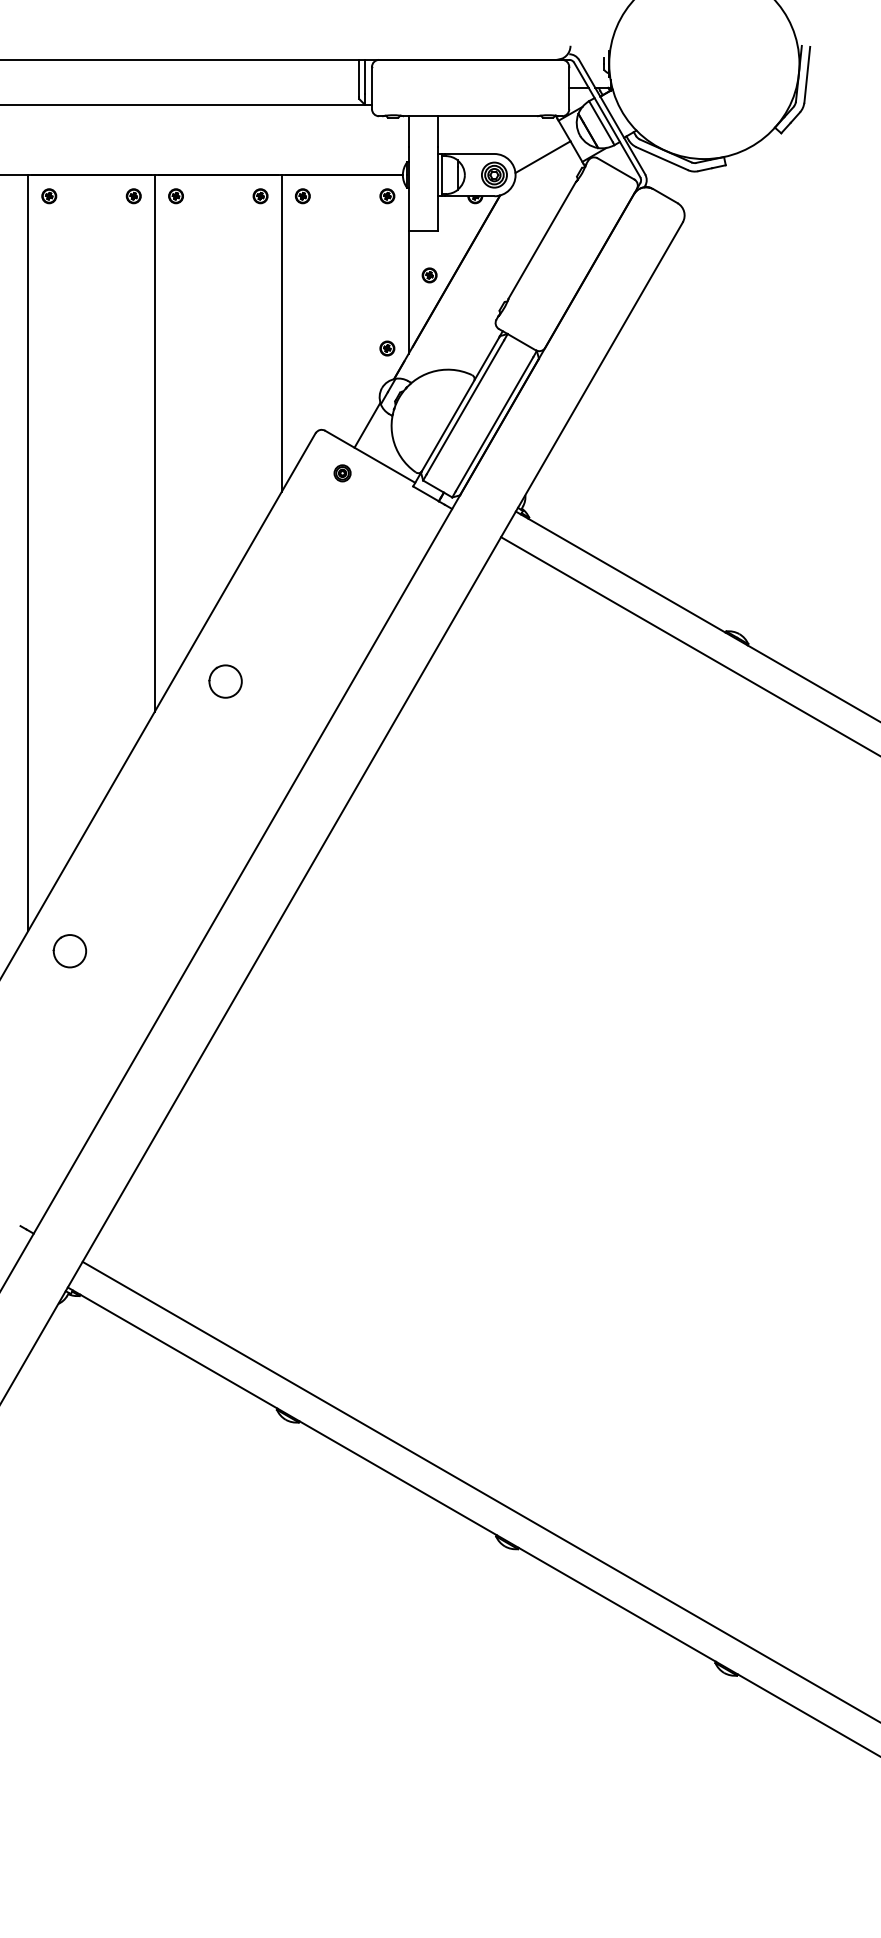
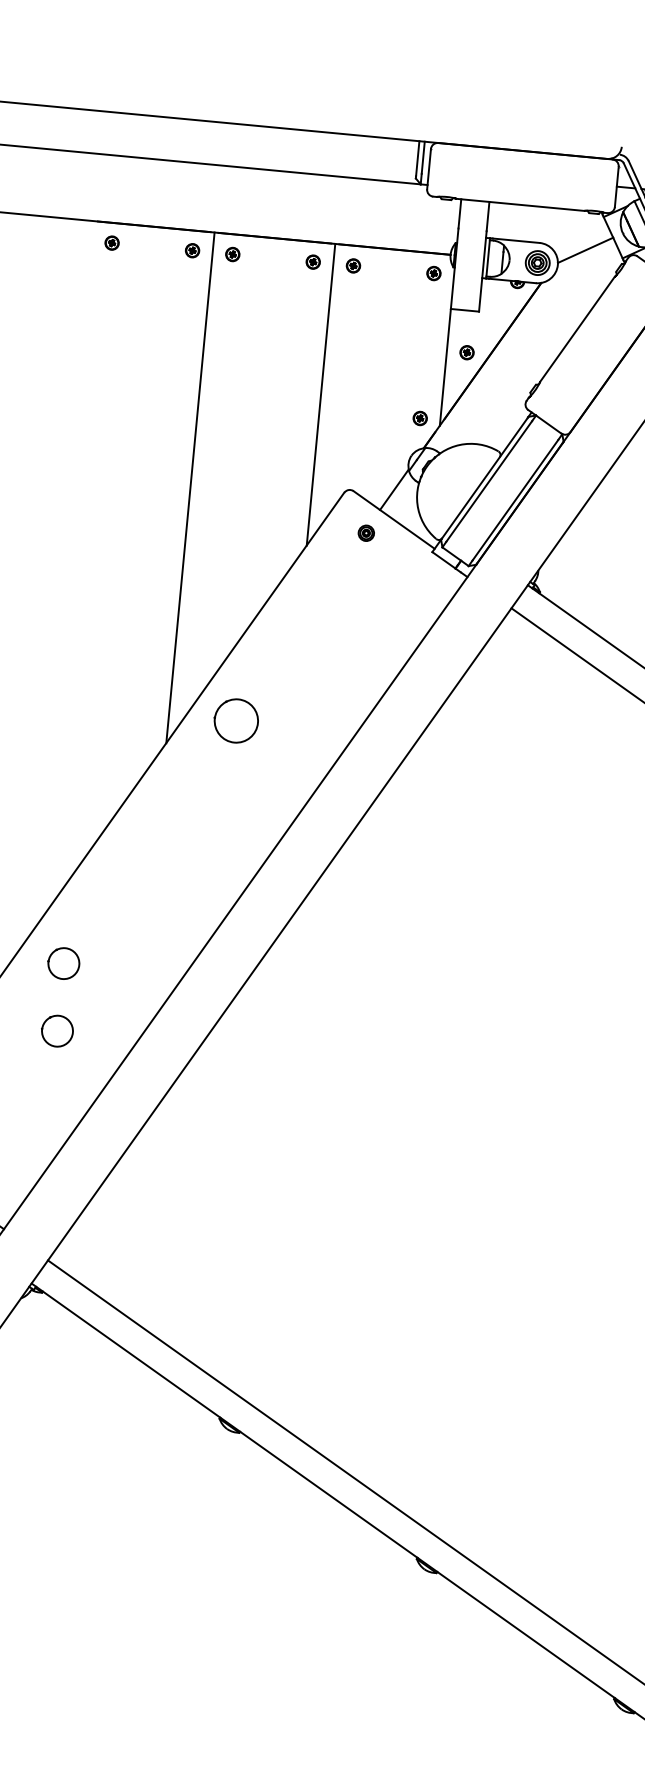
line: (28, 553) -> (60, 581), removed
circle: (225, 681) -> (236, 720), size x1.4
part: (69, 1022) -> (57, 1031), added

